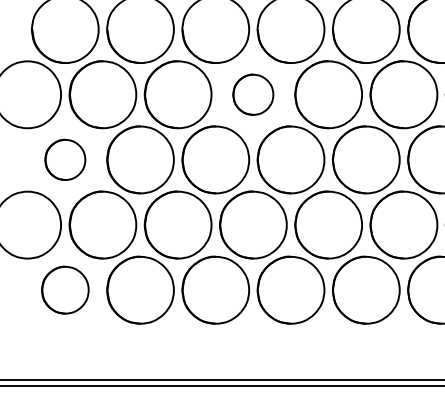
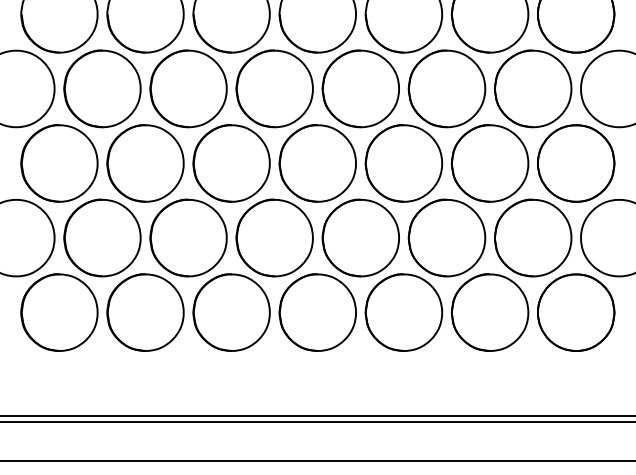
part: (253, 94) -> (274, 88), size x1.67
part: (65, 159) -> (59, 163), size x1.67
part: (65, 290) -> (59, 312), size x1.43

